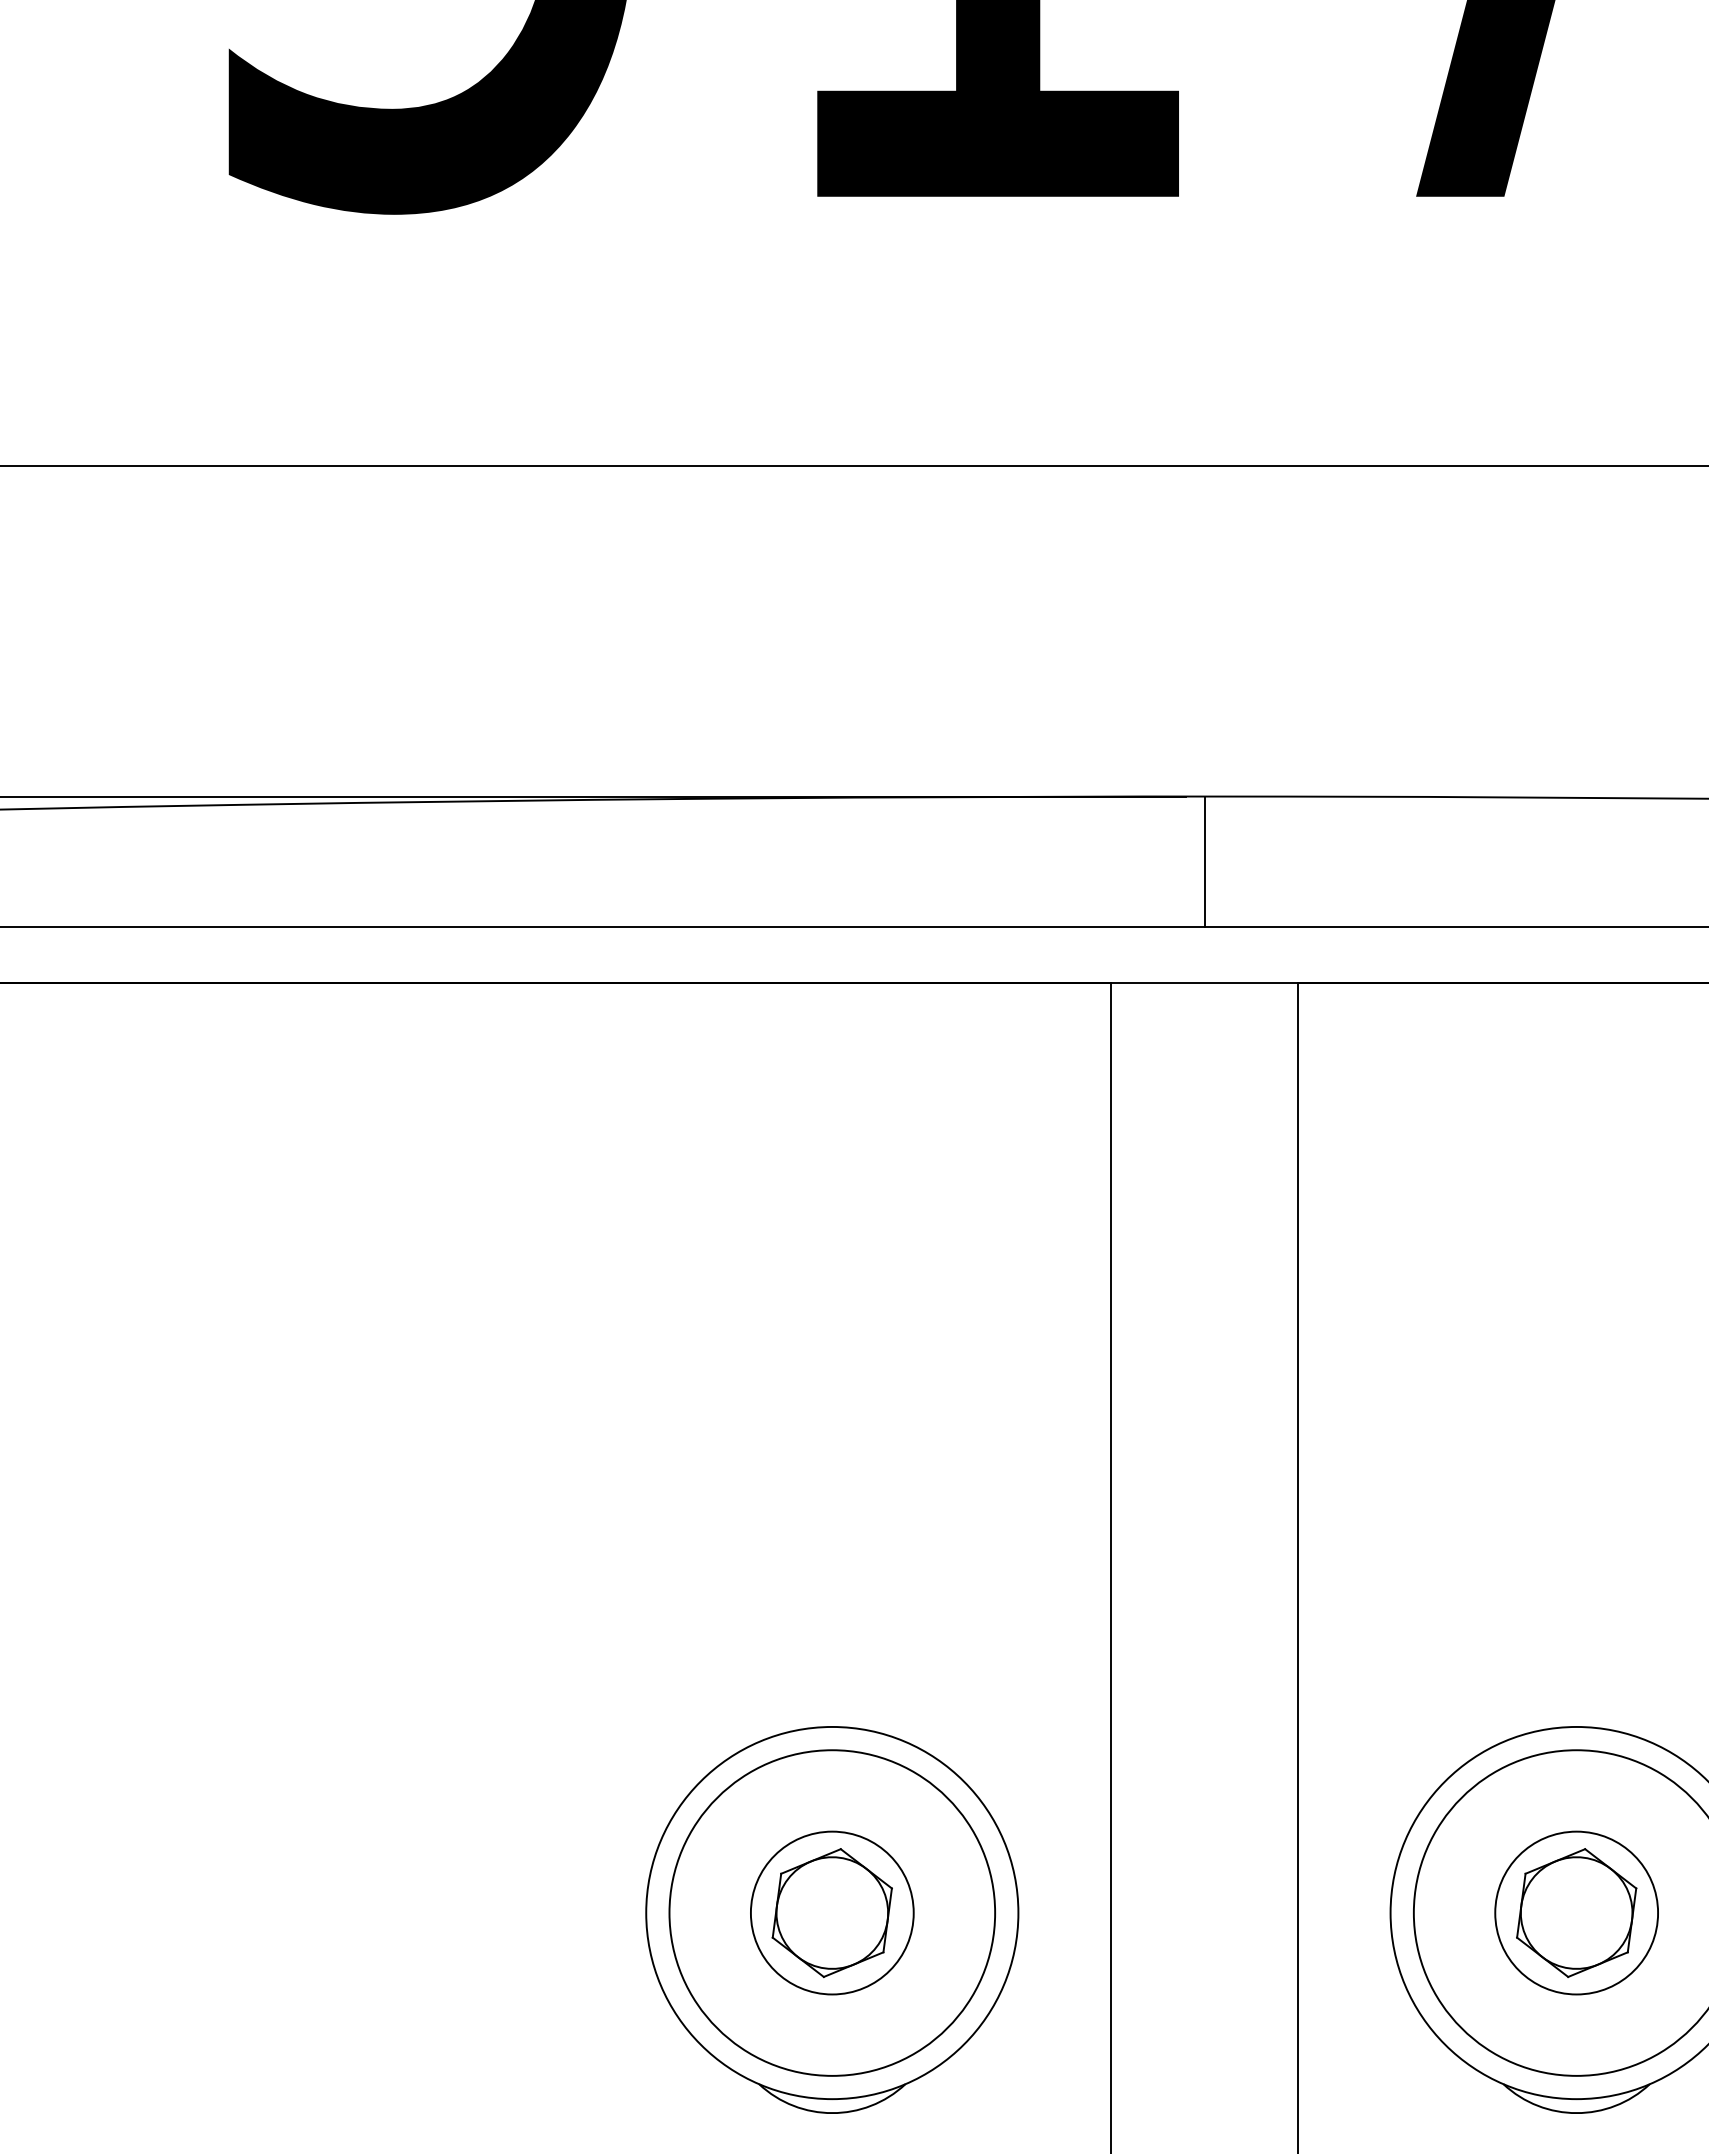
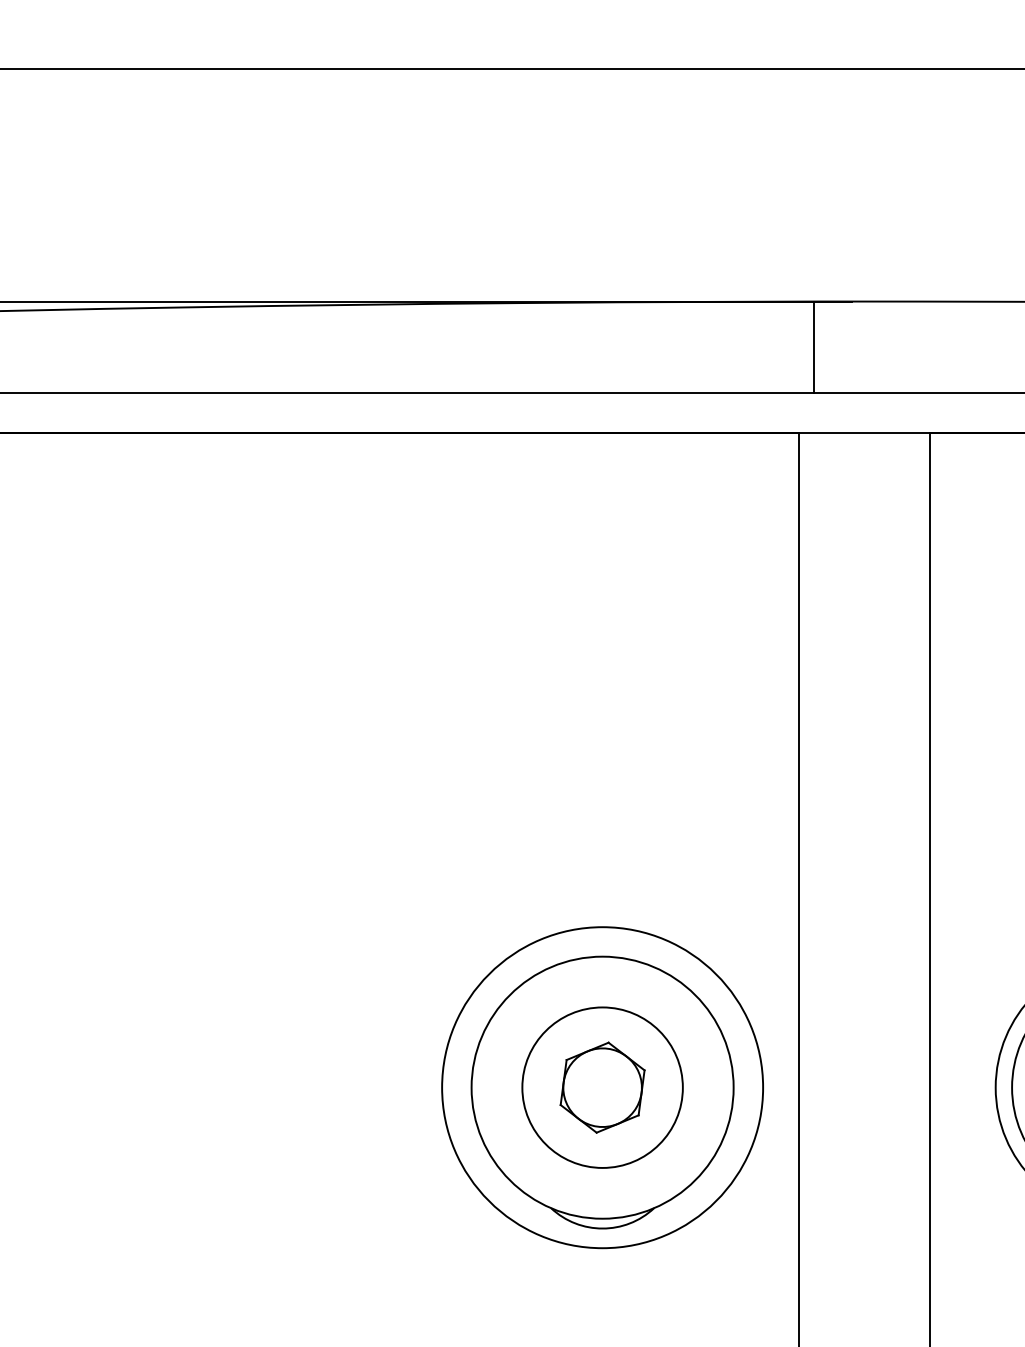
line: (1204, 861) -> (813, 347), moved
circle: (831, 1912) -> (602, 1087), size x1.4
circle: (832, 1912) -> (602, 1087), size x1.4

